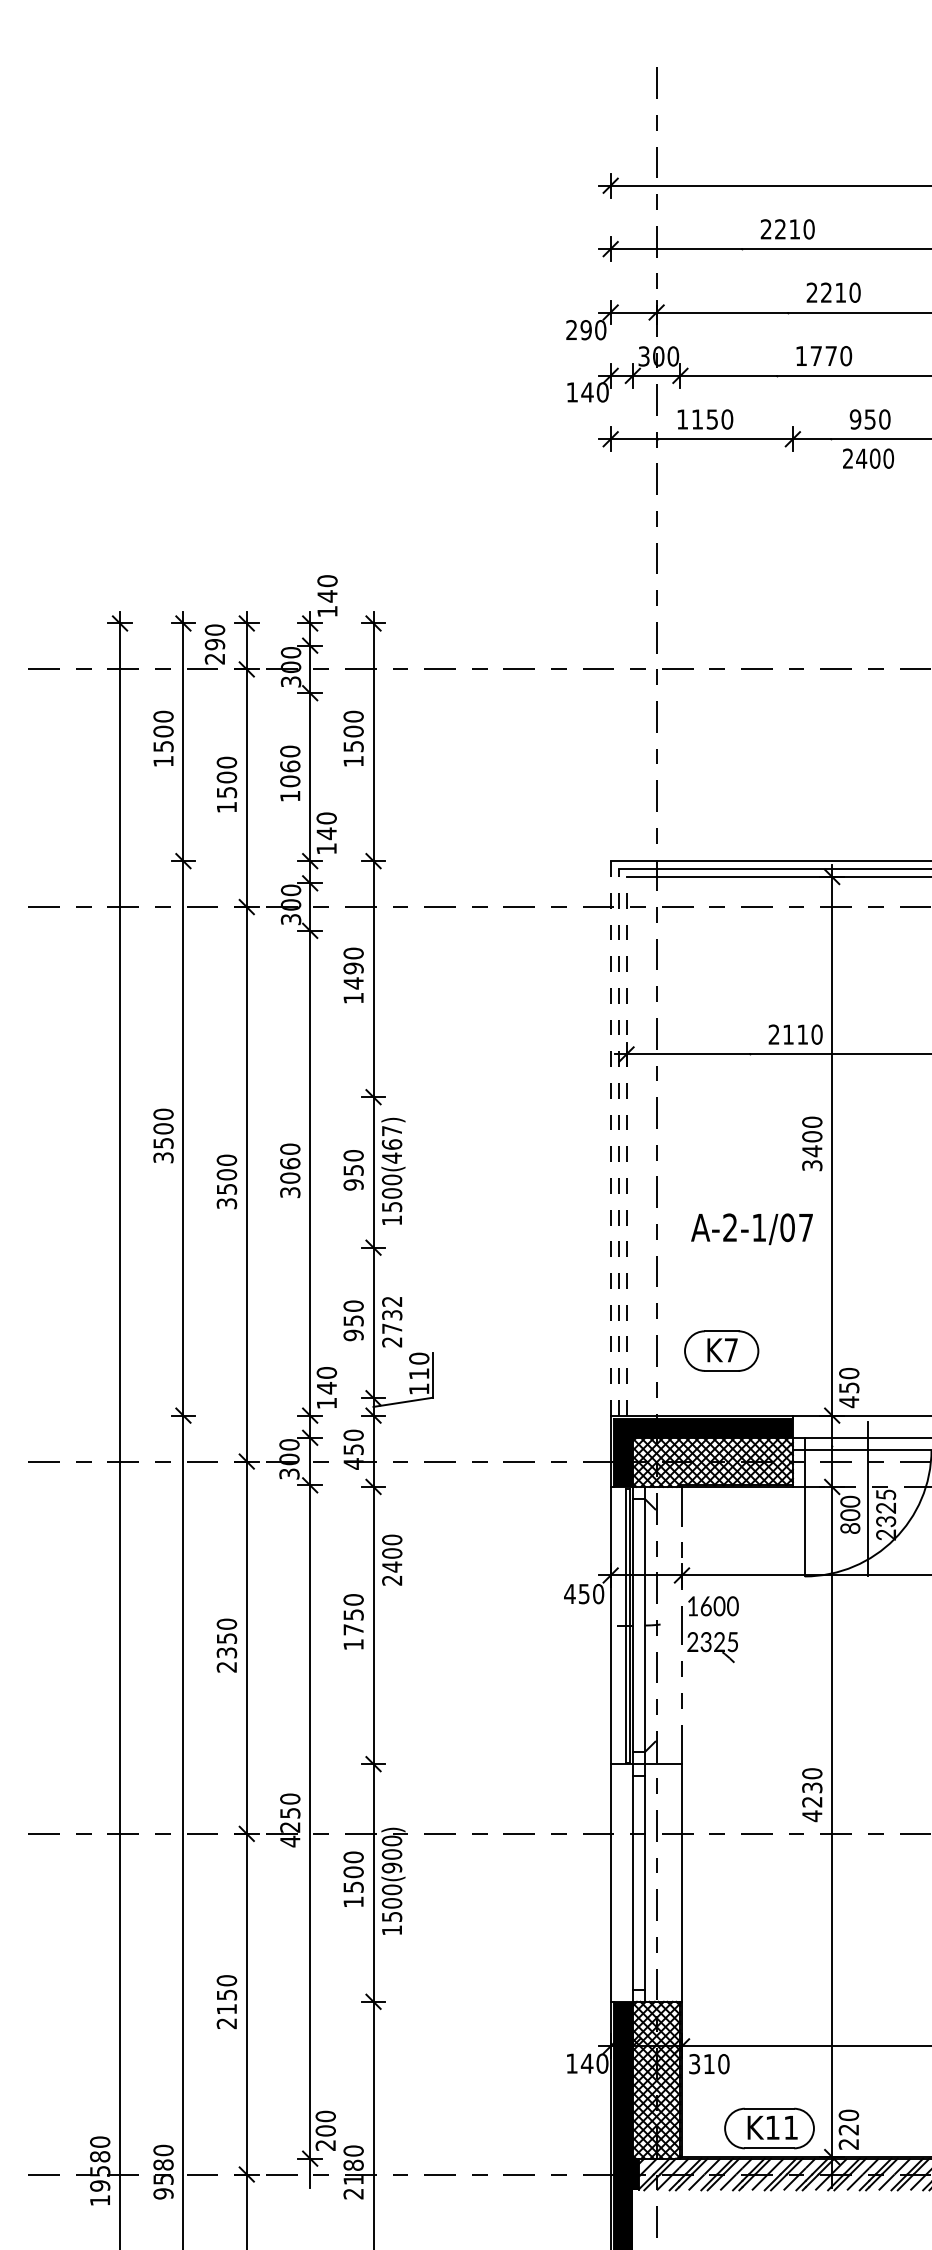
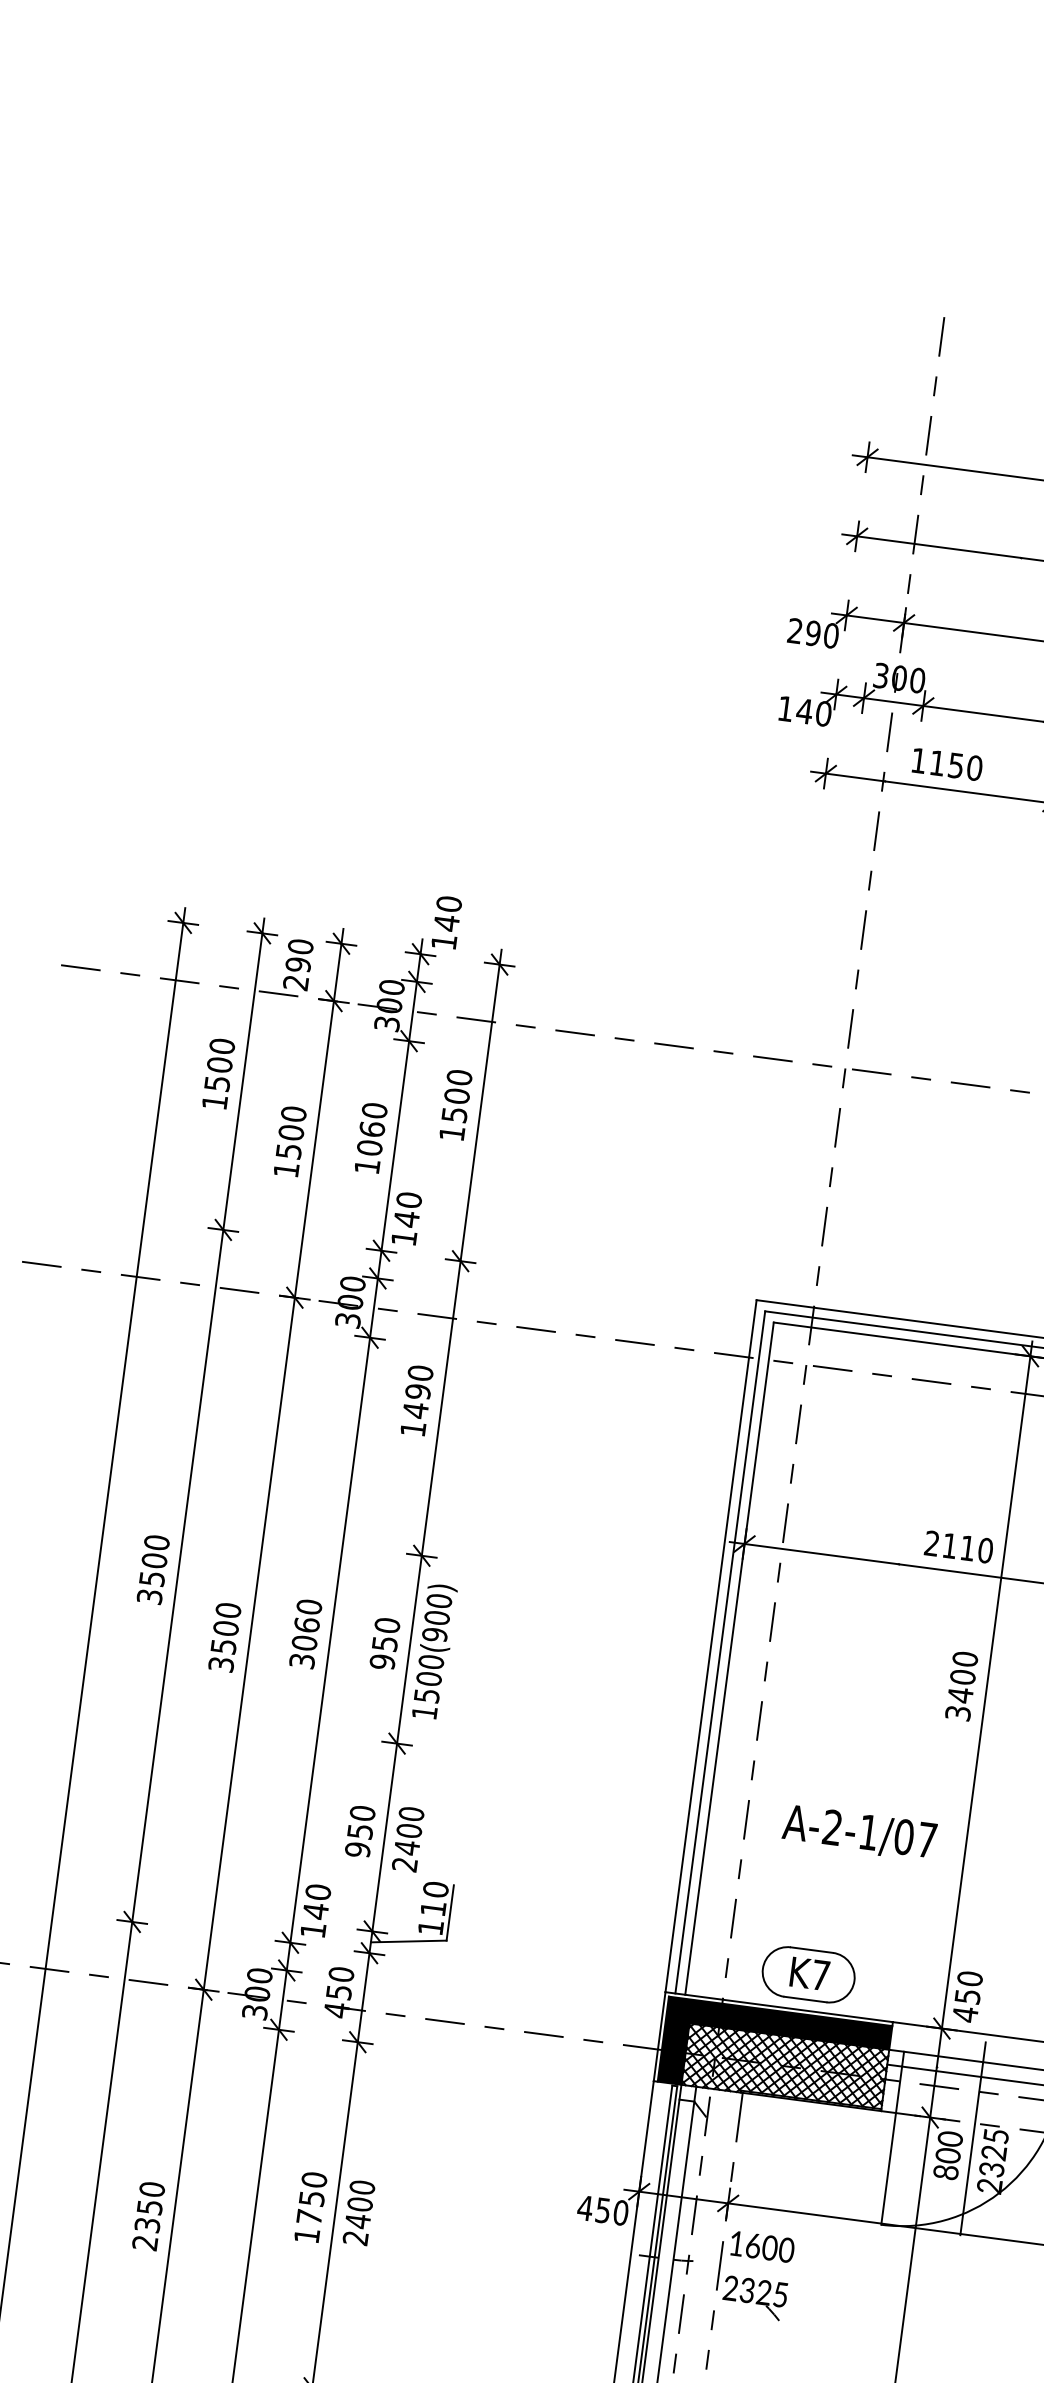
line: (610, 1138) -> (710, 1646), dashed -> solid
line: (618, 1141) -> (720, 1651), dashed -> solid
text: (391, 1144) -> (436, 1617), 1500(467) -> 1500(900)
line: (626, 1145) -> (729, 1657), dashed -> solid
text: (751, 1229) -> (858, 1833), moved
text: (392, 1315) -> (409, 1831), 2732 -> 2400
part: (721, 1350) -> (808, 1974), moved
text: (392, 1559) -> (359, 2212), moved

